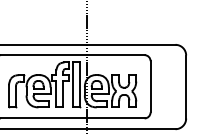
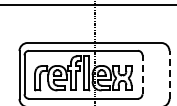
line: (150, 86) -> (142, 74), solid -> dashed
line: (186, 86) -> (169, 74), solid -> dashed

